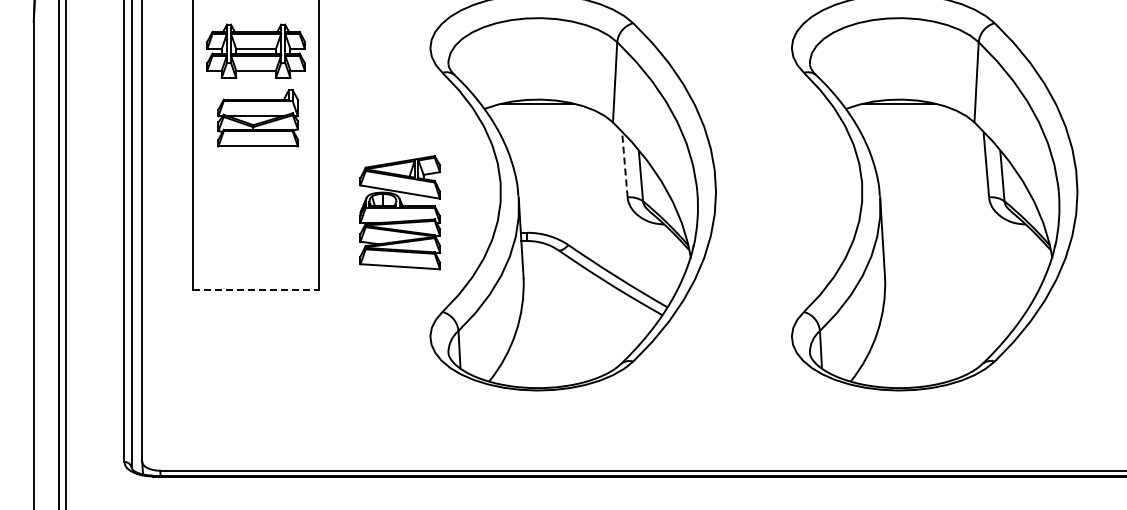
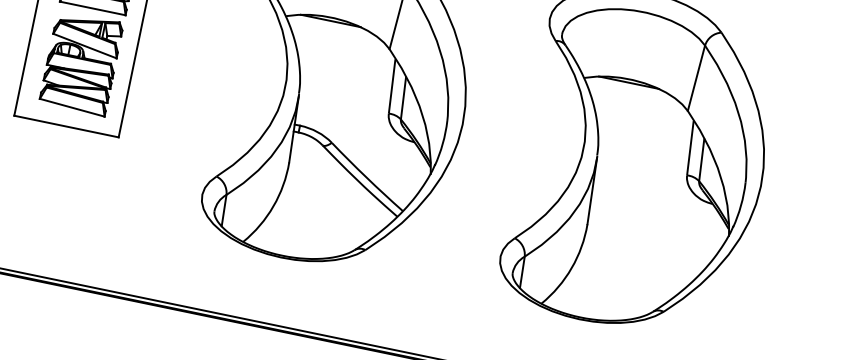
line: (624, 163) -> (392, 85), dashed -> solid
part: (400, 212) -> (81, 63), moved
line: (256, 290) -> (66, 127), dashed -> solid

